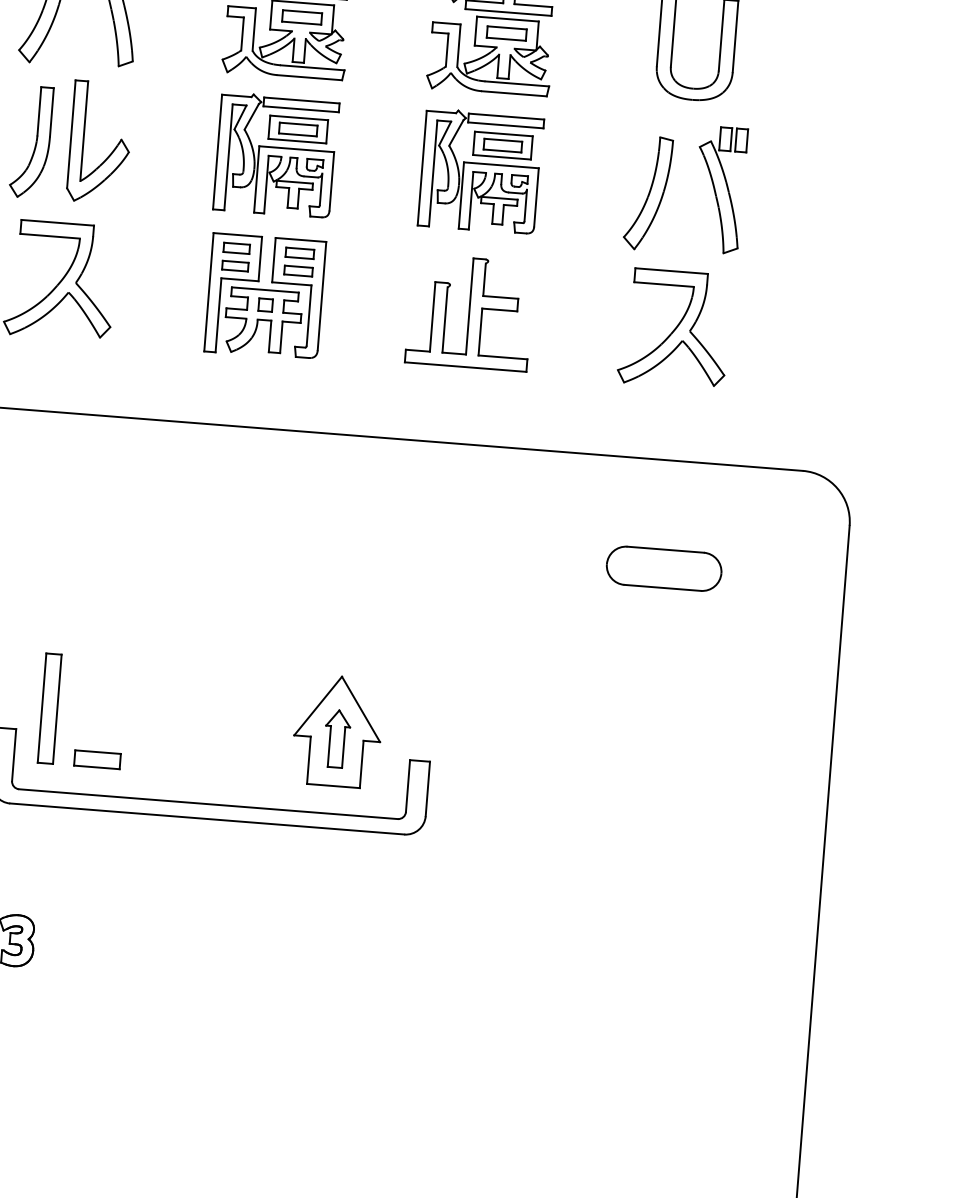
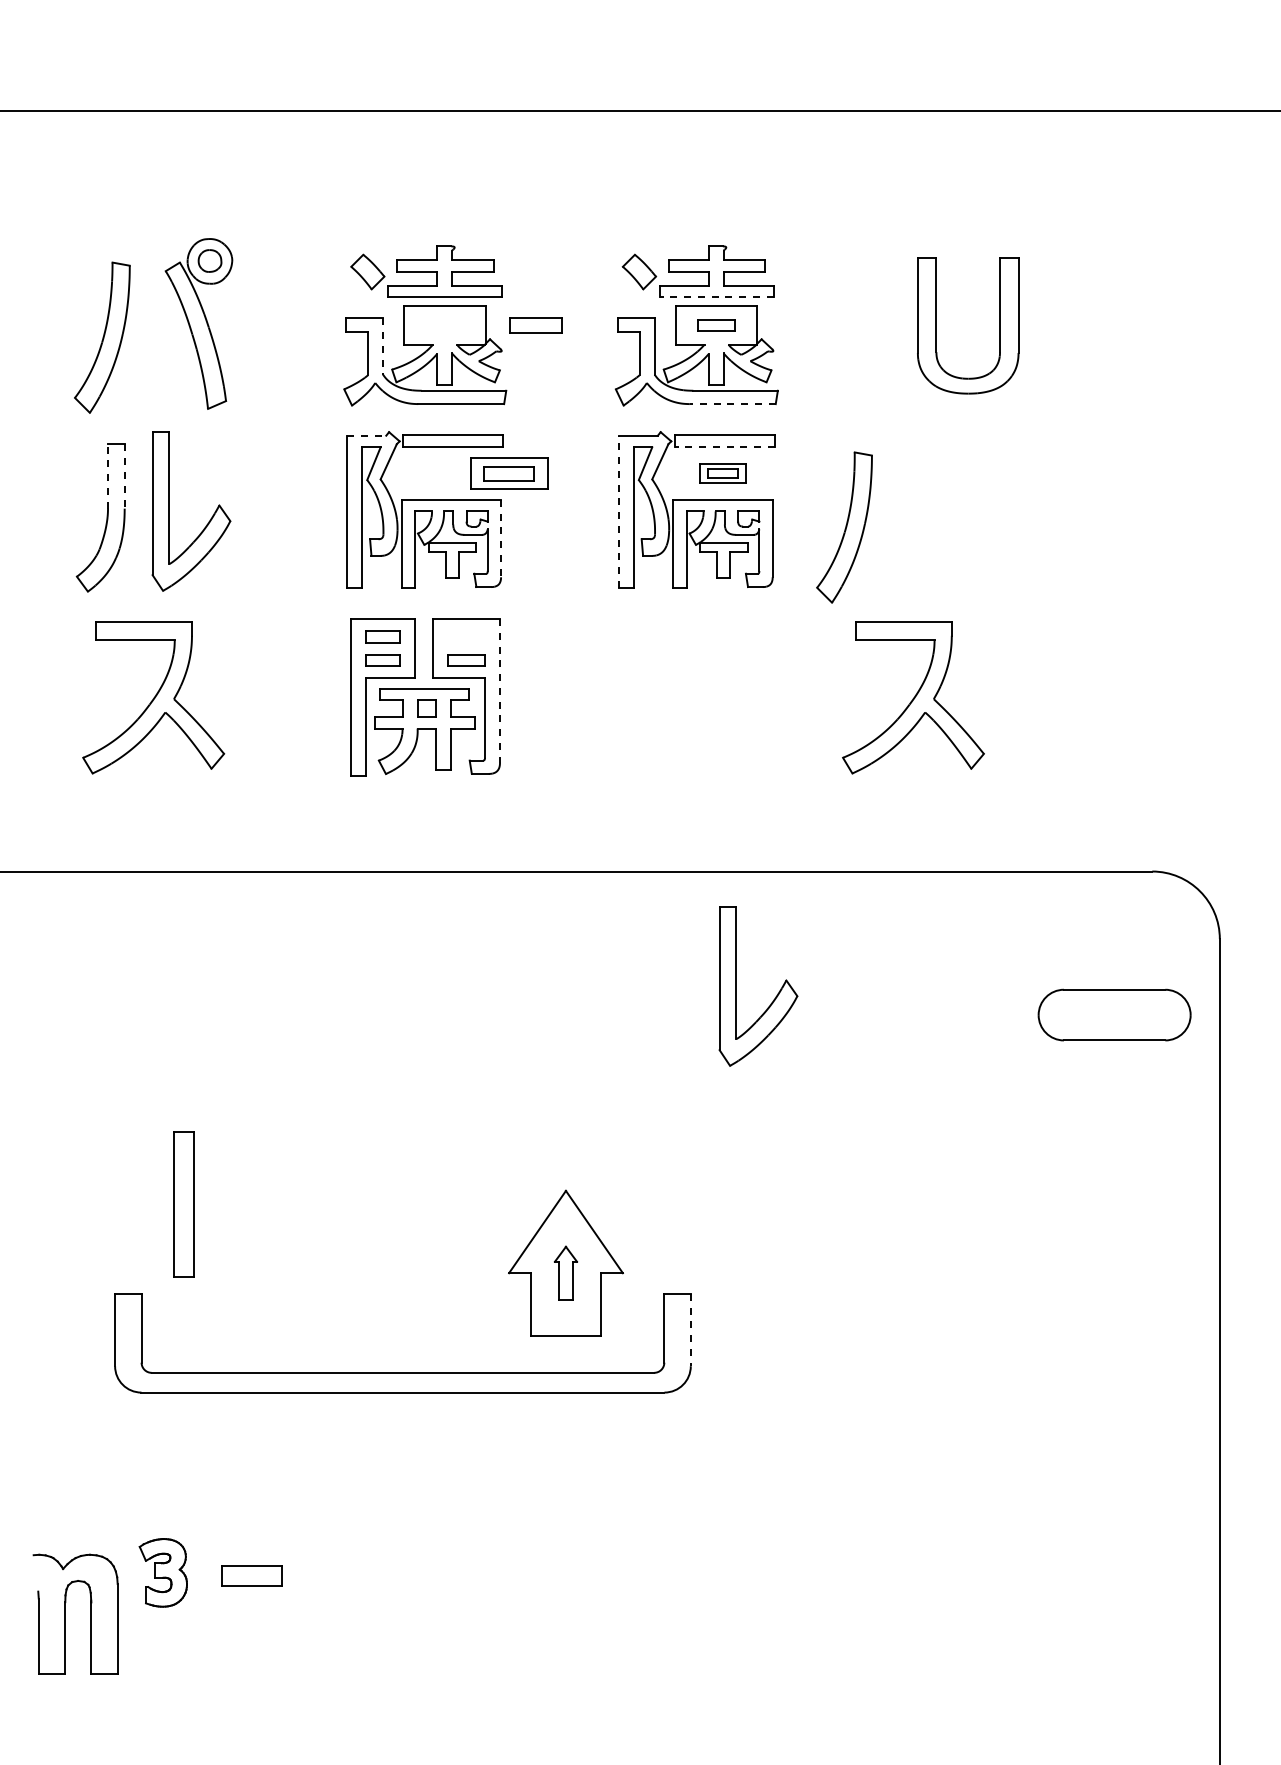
line: (508, 12) -> (716, 297), solid -> dashed
part: (301, 17) -> (535, 325), moved
line: (254, 29) -> (383, 346), solid -> dashed
part: (506, 33) -> (716, 325), size x0.7
line: (514, 94) -> (732, 404), solid -> dashed
line: (237, 95) -> (367, 435), solid -> dashed
line: (39, 111) -> (108, 476), solid -> dashed
line: (51, 113) -> (124, 477), solid -> dashed
line: (505, 125) -> (724, 446), solid -> dashed
part: (298, 129) -> (509, 473), moved
part: (502, 145) -> (722, 473), size x0.6
line: (421, 167) -> (618, 511), solid -> dashed
line: (332, 181) -> (501, 538), solid -> dashed
part: (719, 189) -> (1013, 509), removed
part: (648, 193) -> (844, 527), moved
part: (299, 253) -> (466, 636), removed
line: (322, 295) -> (500, 690), solid -> dashed
part: (469, 312) -> (696, 697), removed
part: (674, 328) -> (913, 697), moved
part: (511, 542) -> (775, 996), added
part: (664, 568) -> (1114, 1014), moved
part: (49, 708) -> (183, 1204), moved
part: (336, 738) -> (565, 1272), size x0.7
part: (97, 759) -> (251, 1575), moved
line: (427, 789) -> (690, 1330), solid -> dashed

